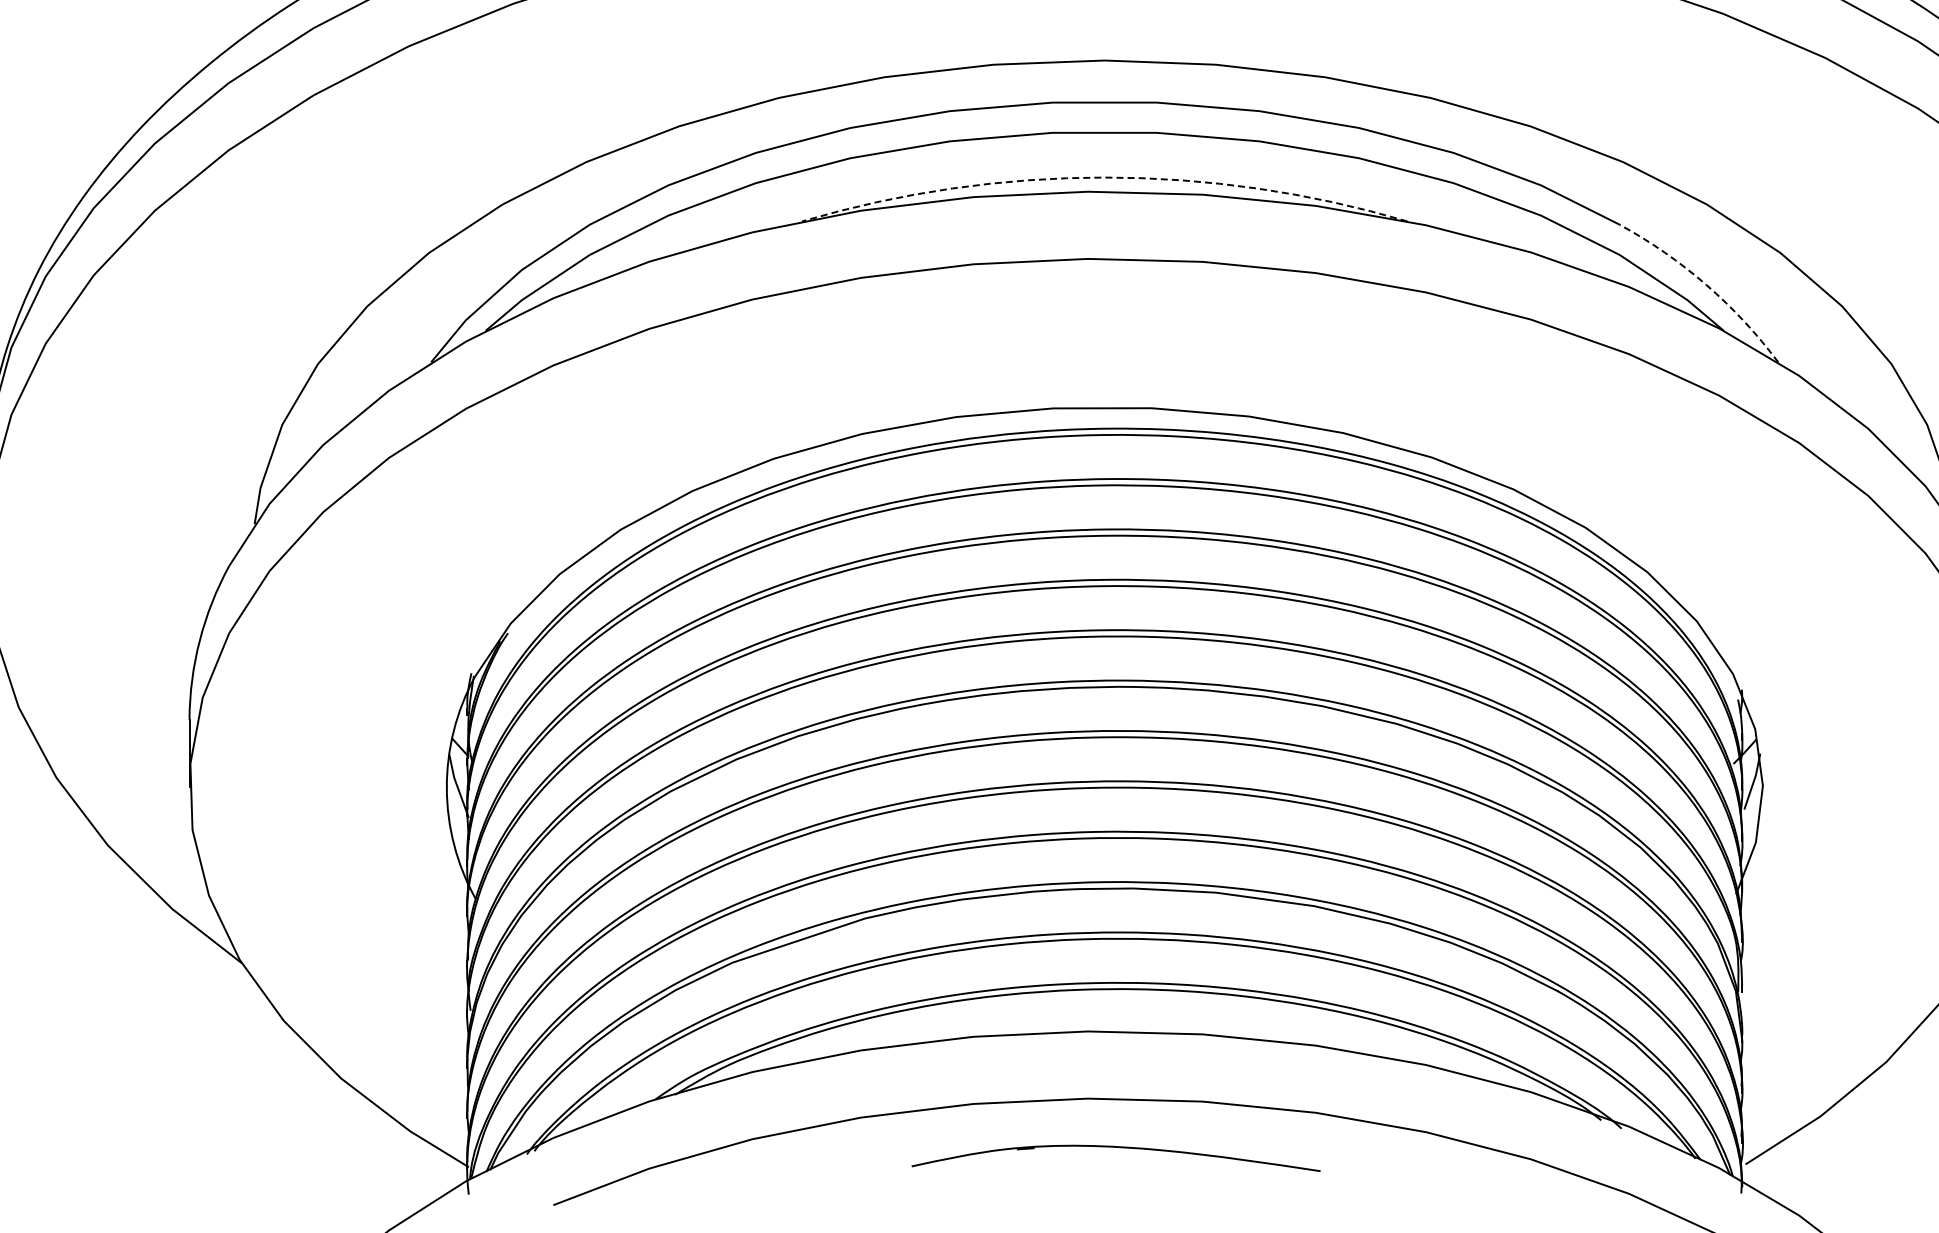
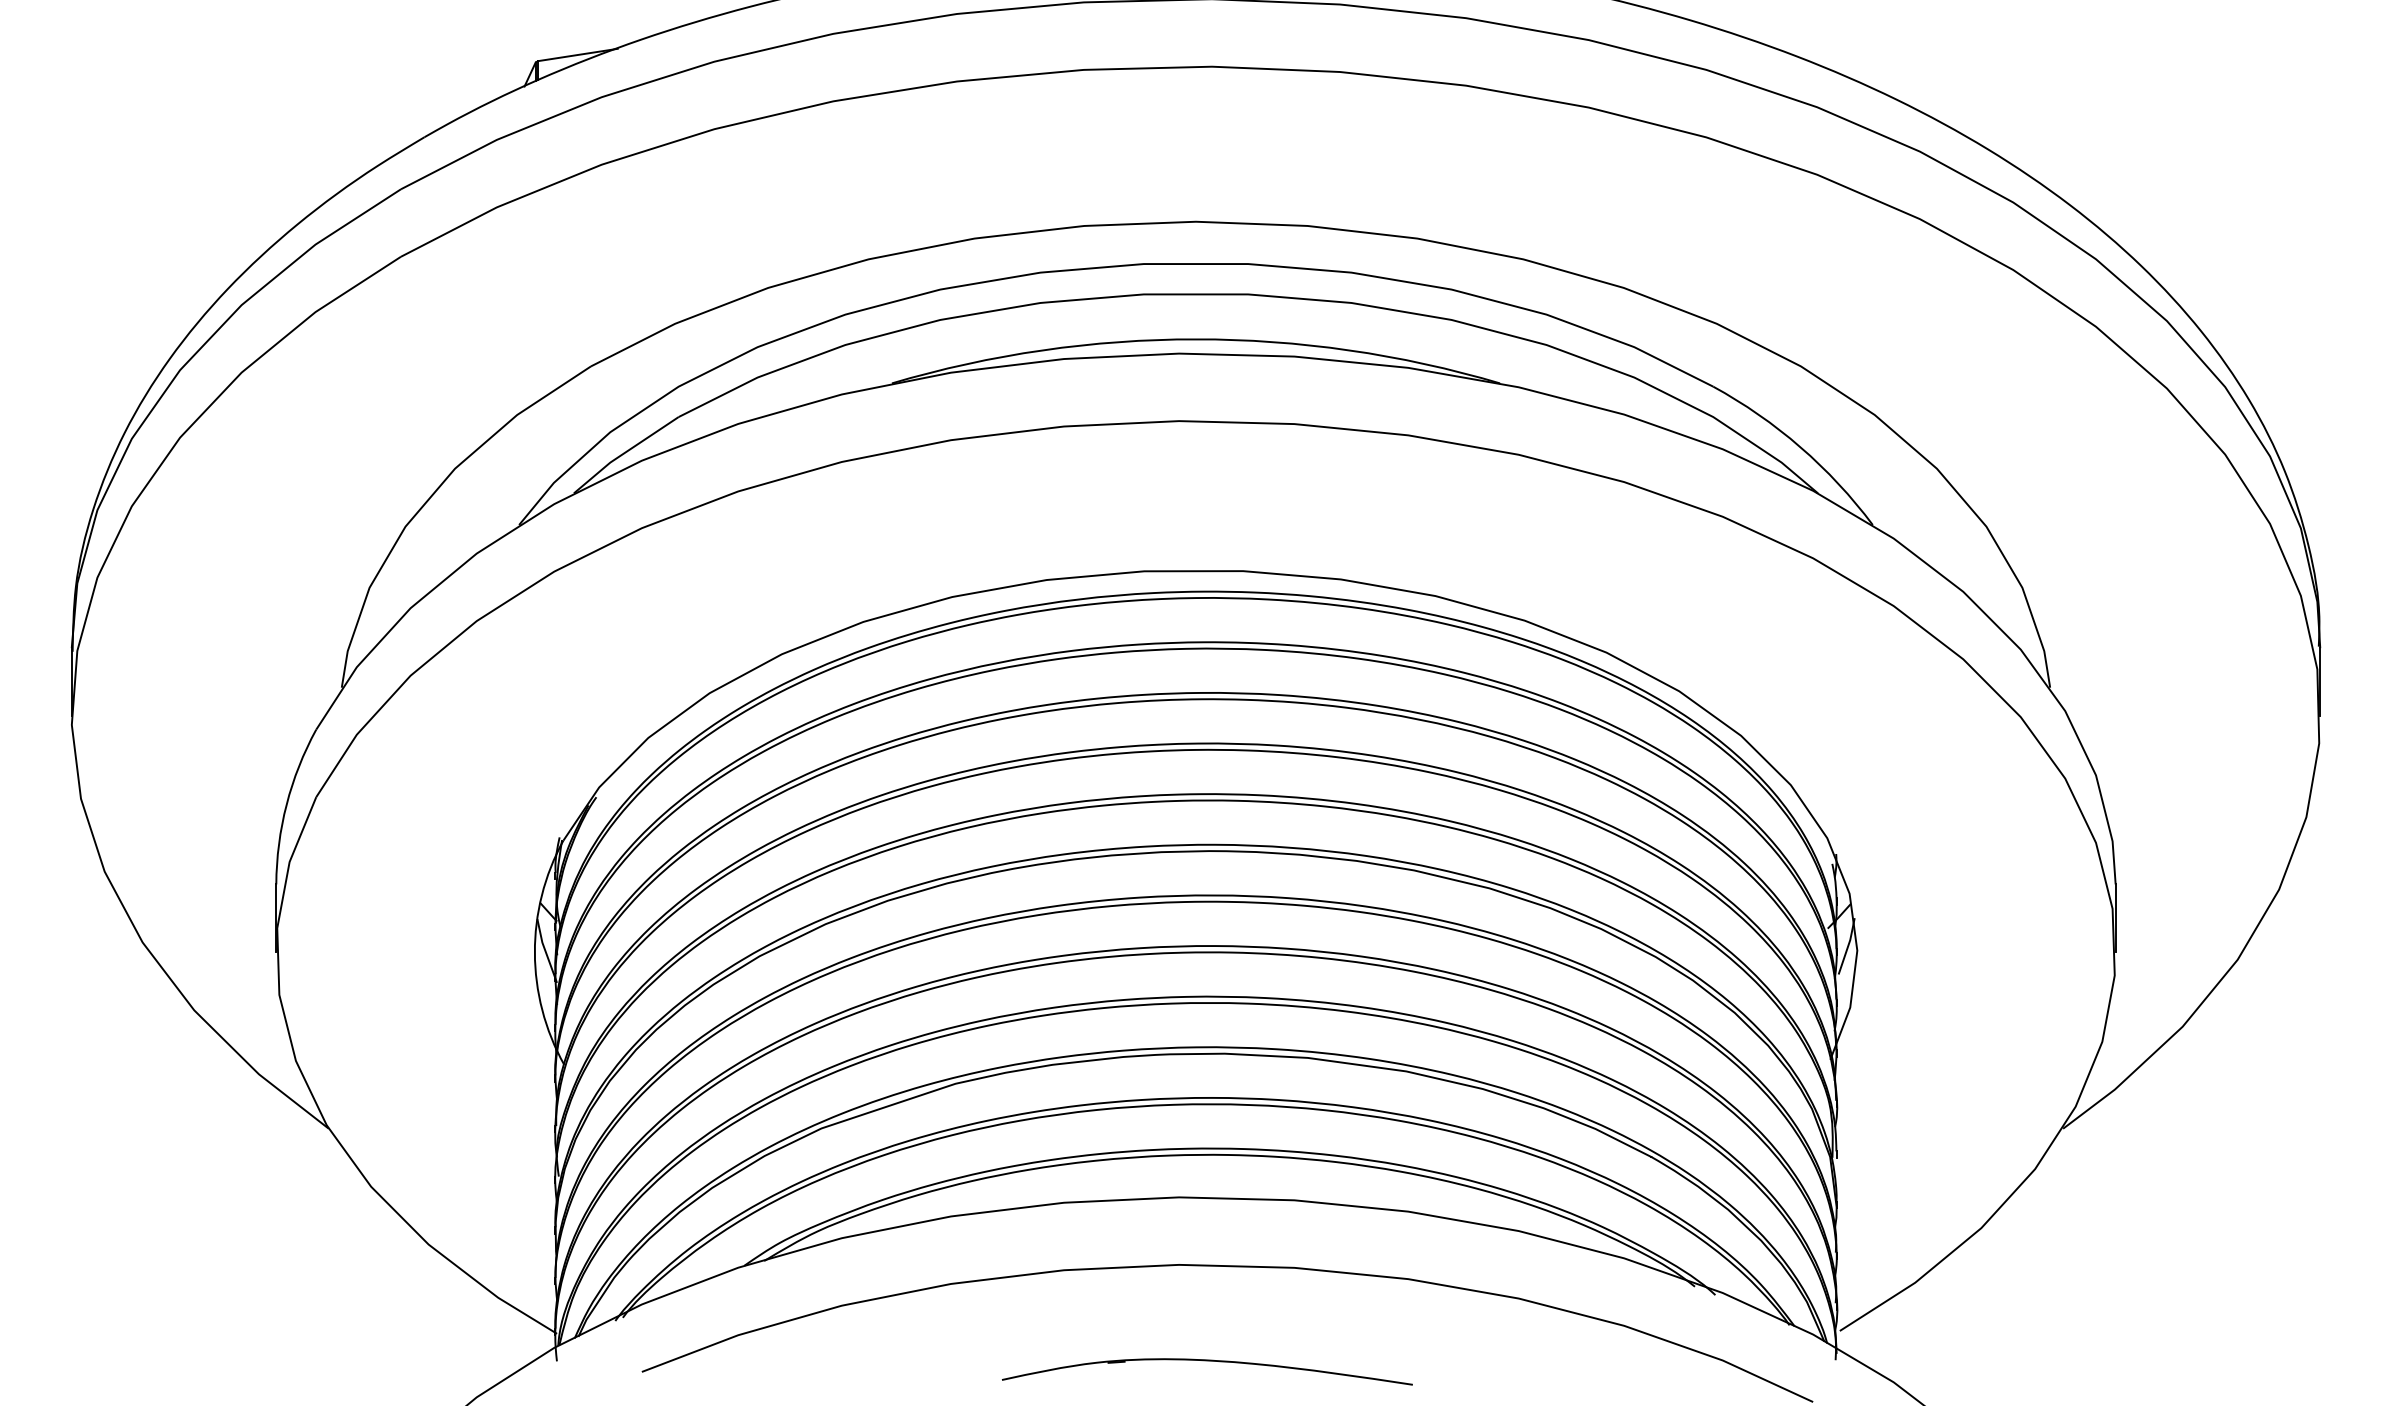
arc: (1105, 177) -> (1196, 339), dashed -> solid
arc: (1706, 285) -> (1800, 447), dashed -> solid
part: (1116, 1148) -> (1207, 1361), moved

